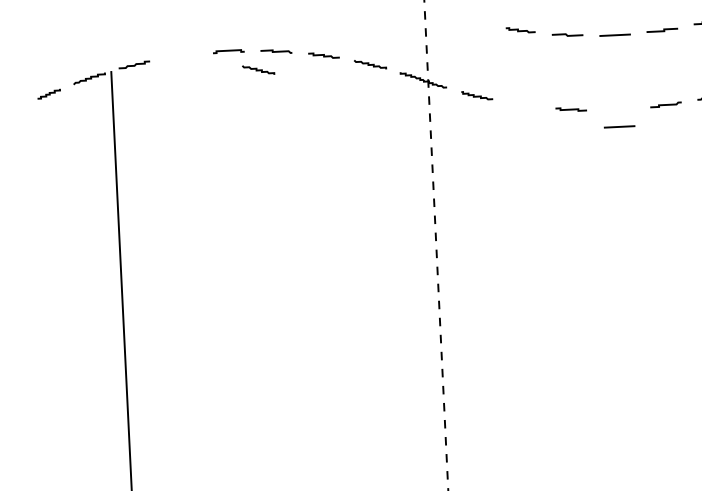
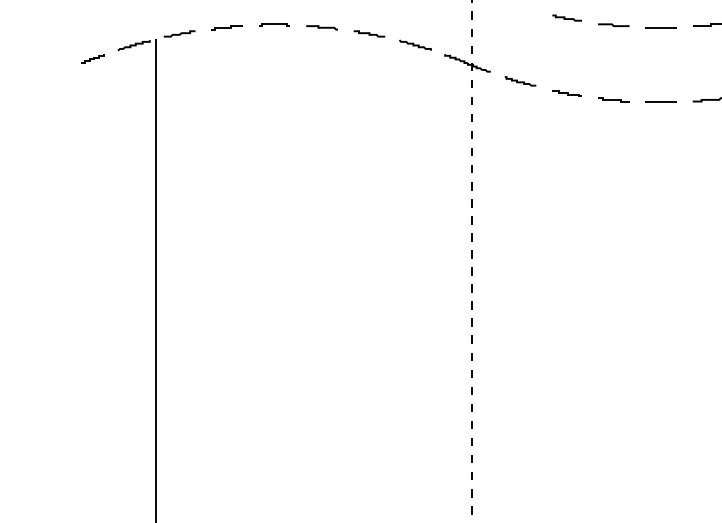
curve: (180, 56) -> (226, 27), added
curve: (258, 69) -> (303, 44), removed
curve: (523, 105) -> (566, 93), added
line: (618, 126) -> (660, 101), moved

